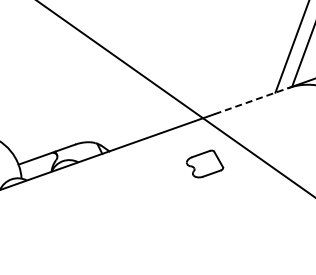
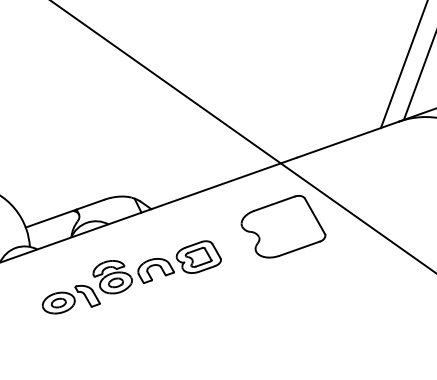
line: (252, 100) -> (349, 138), dashed -> solid
part: (204, 163) -> (282, 225), size x1.67
part: (95, 200) -> (132, 277), added

